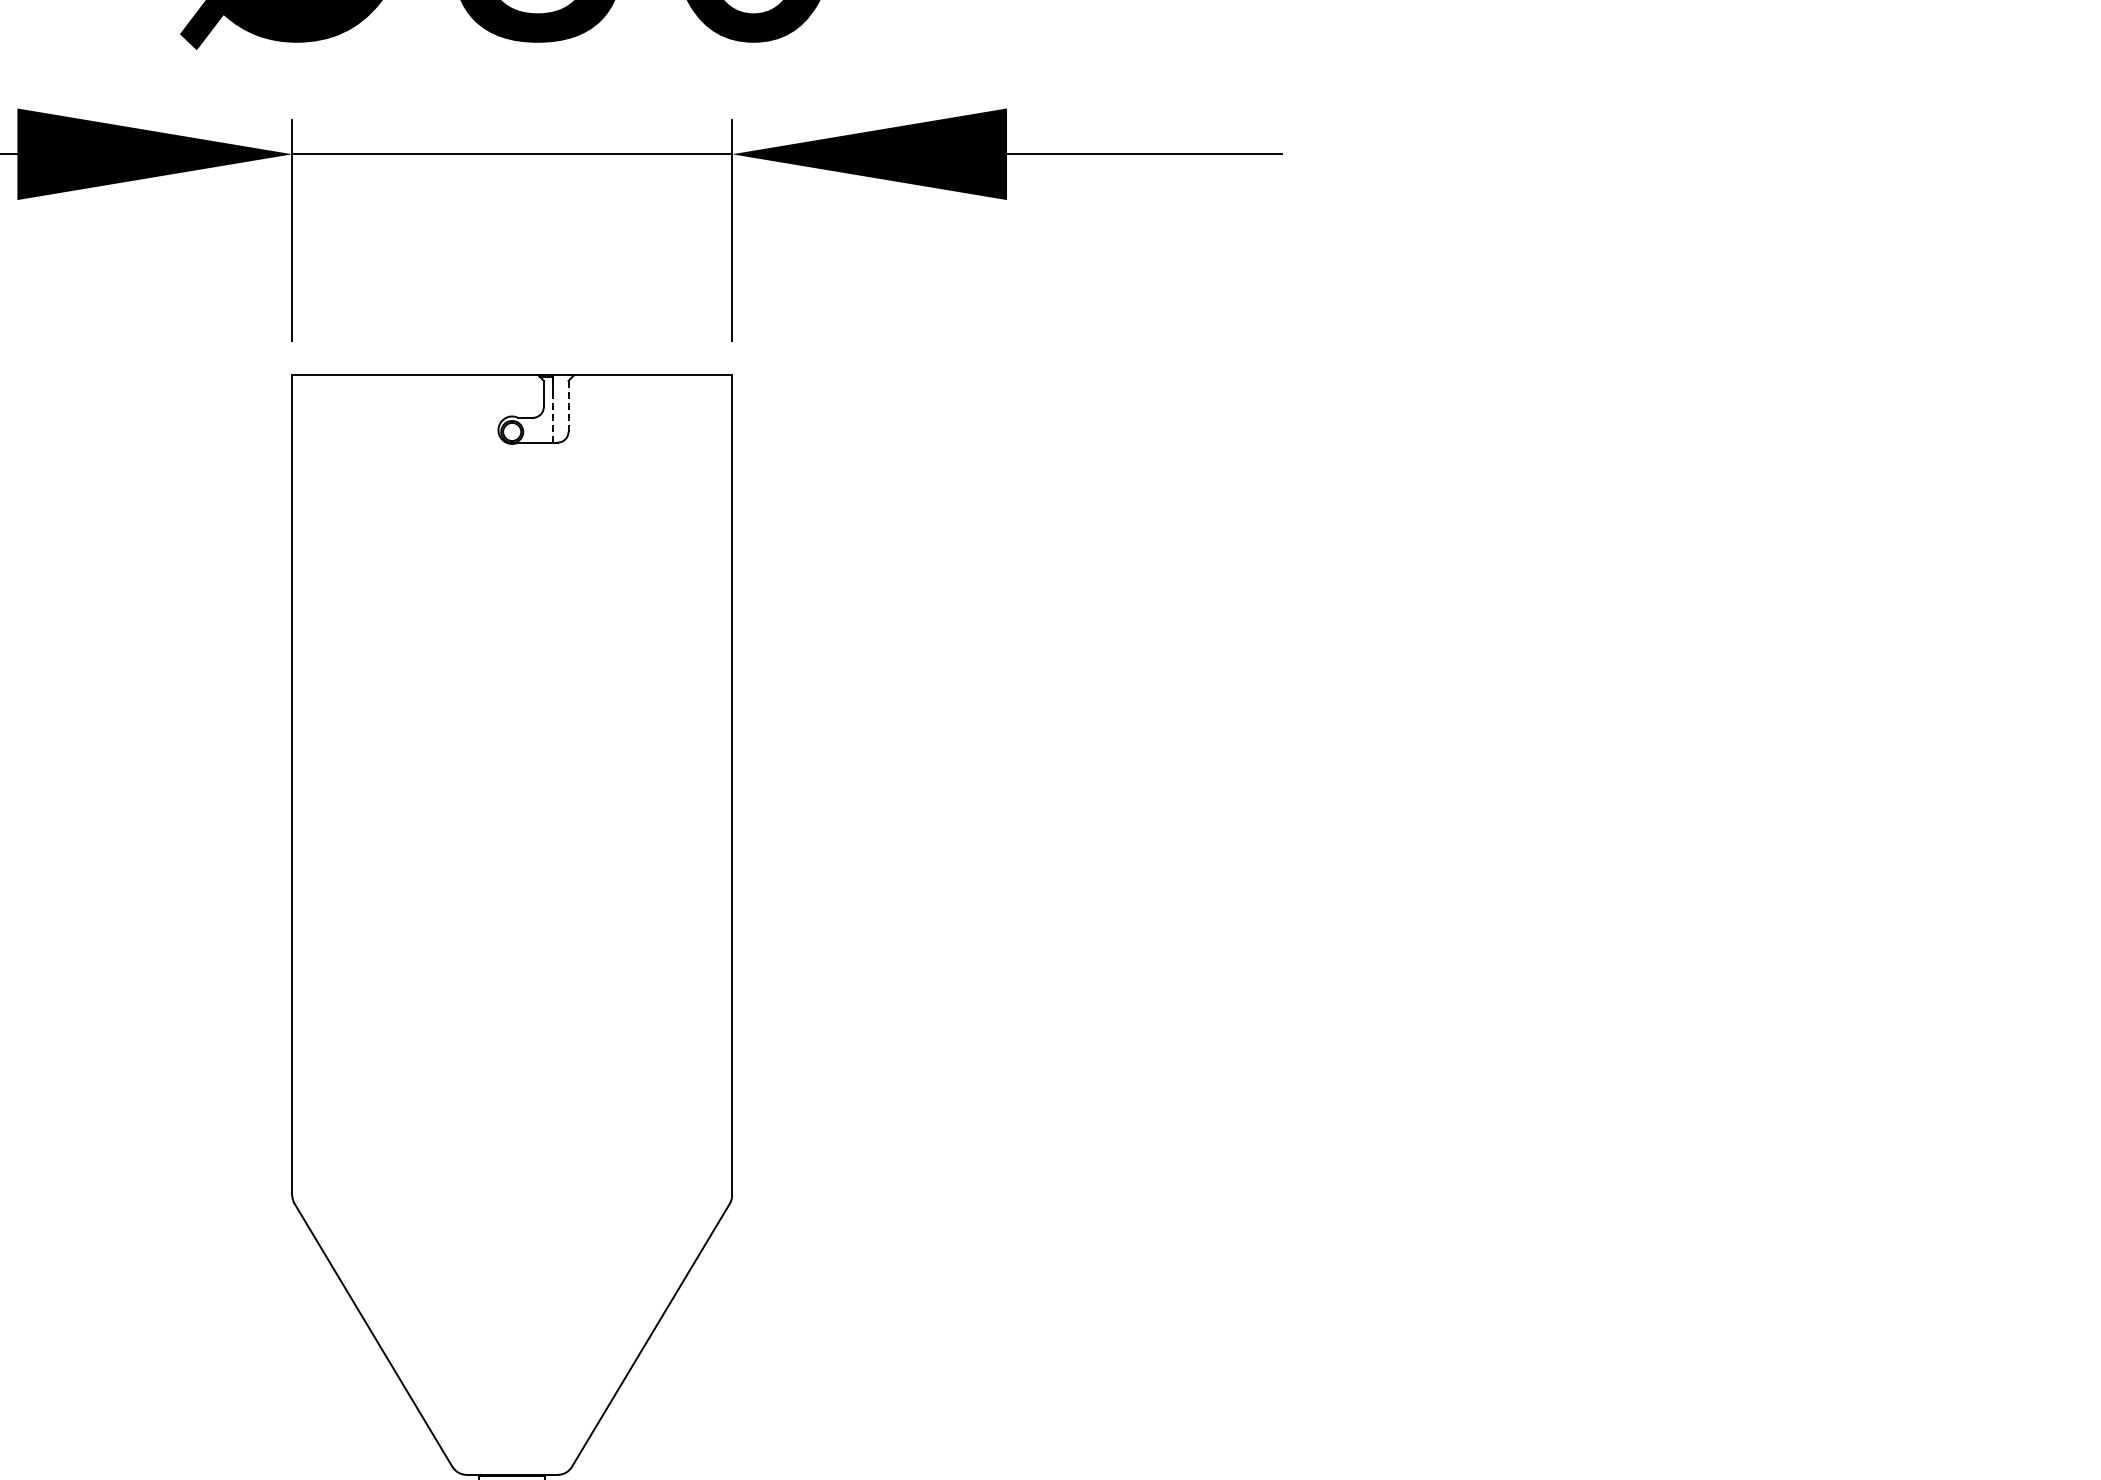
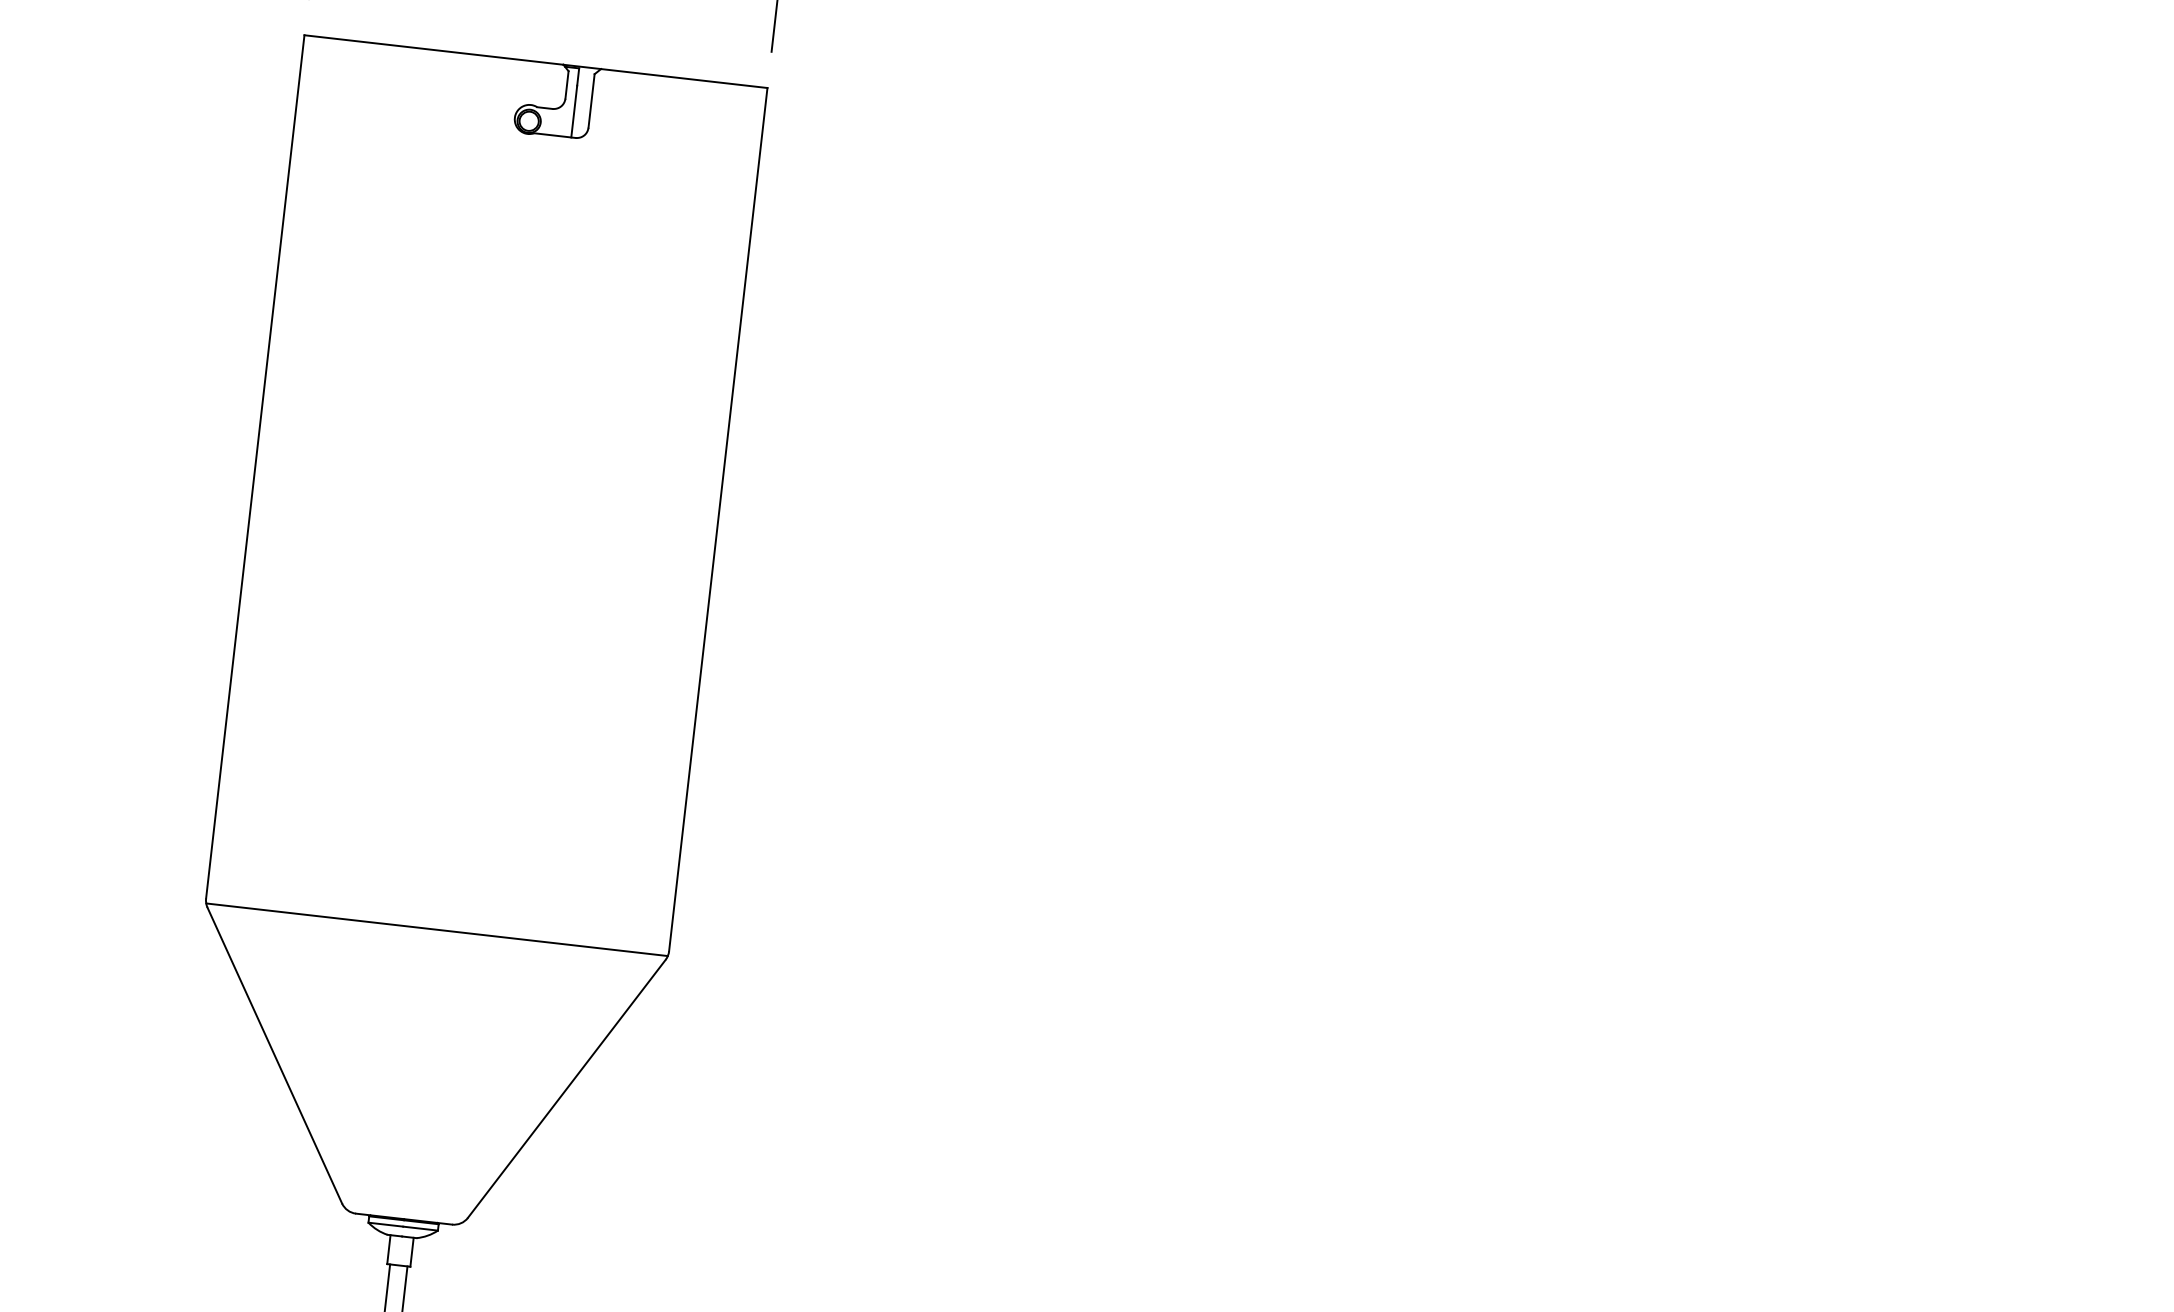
line: (568, 406) -> (591, 101), dashed -> solid
line: (553, 418) -> (574, 112), dashed -> solid
line: (511, 1199) -> (436, 929), added

